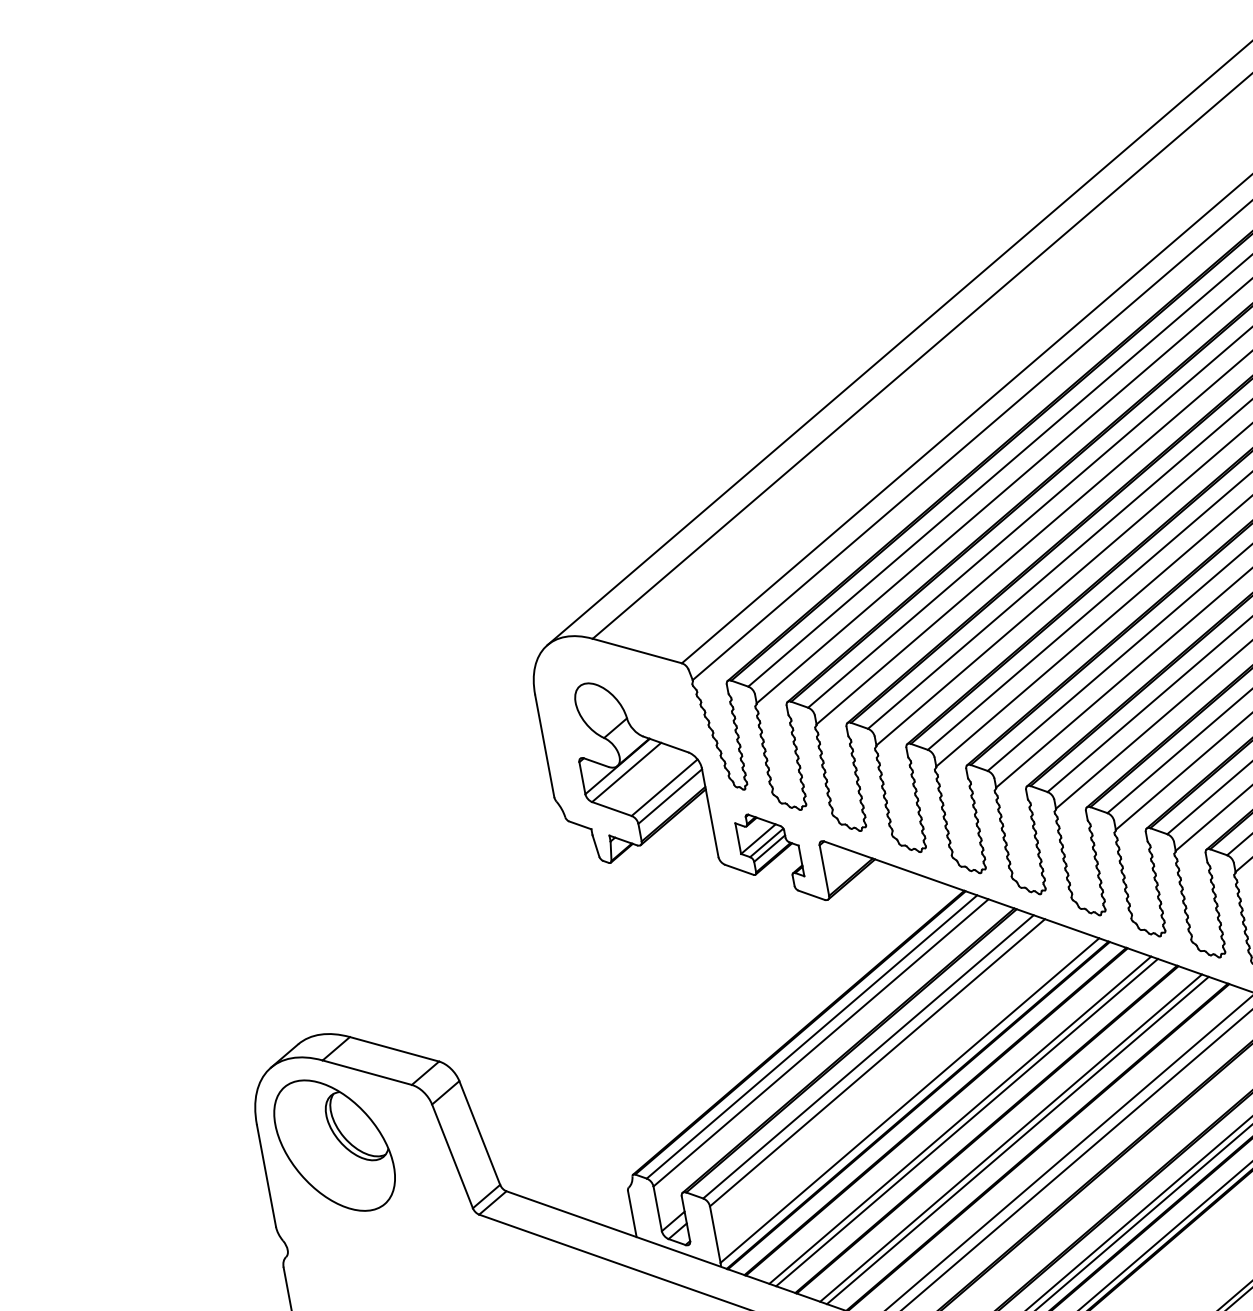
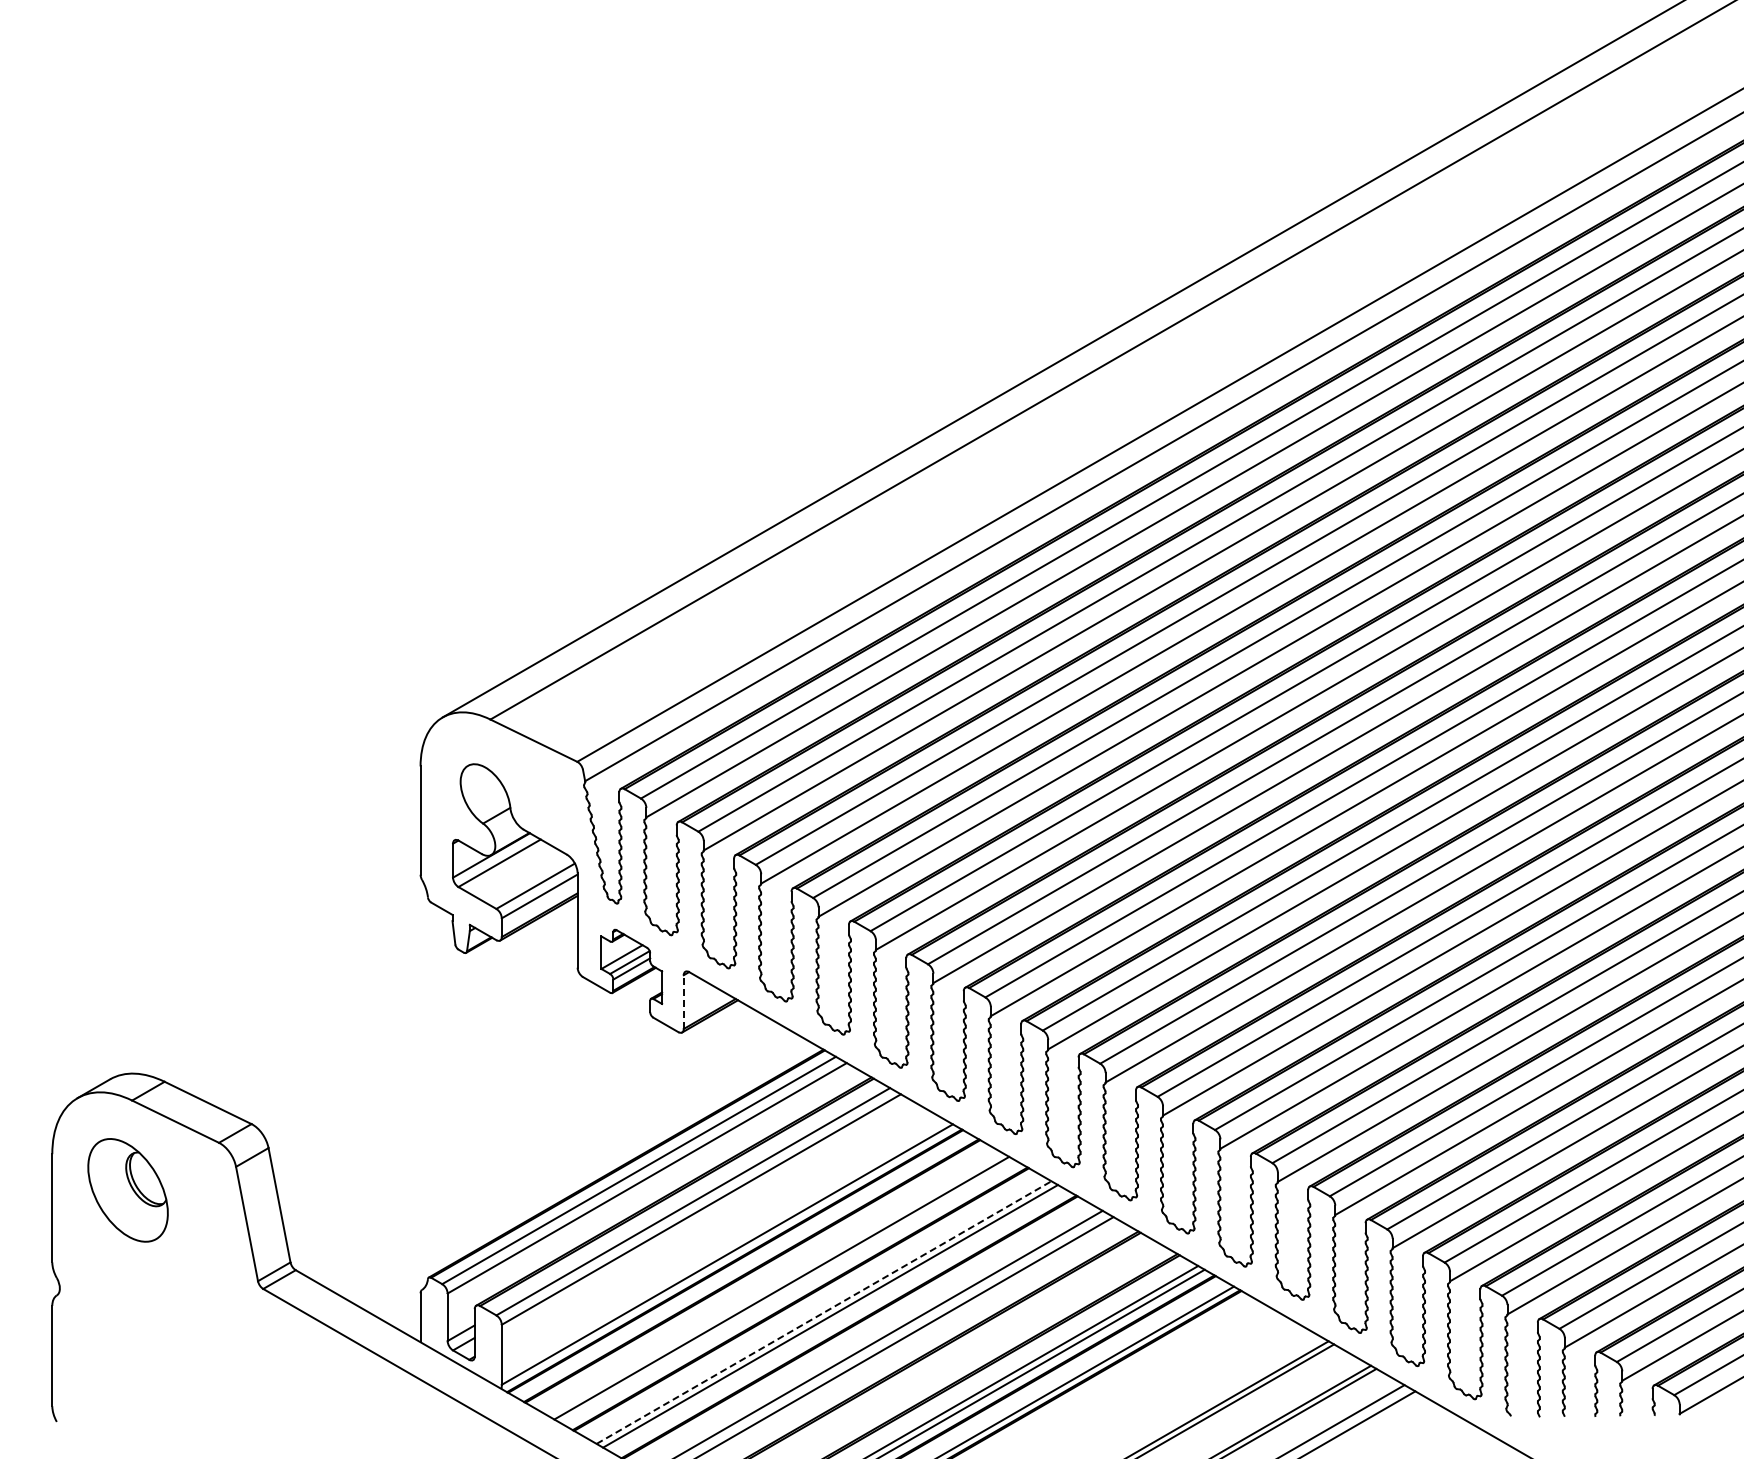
line: (824, 871) -> (683, 1002), solid -> dashed
line: (959, 1120) -> (774, 1284), removed
line: (1011, 1137) -> (824, 1312), solid -> dashed
part: (334, 1145) -> (127, 1190), size x0.7

